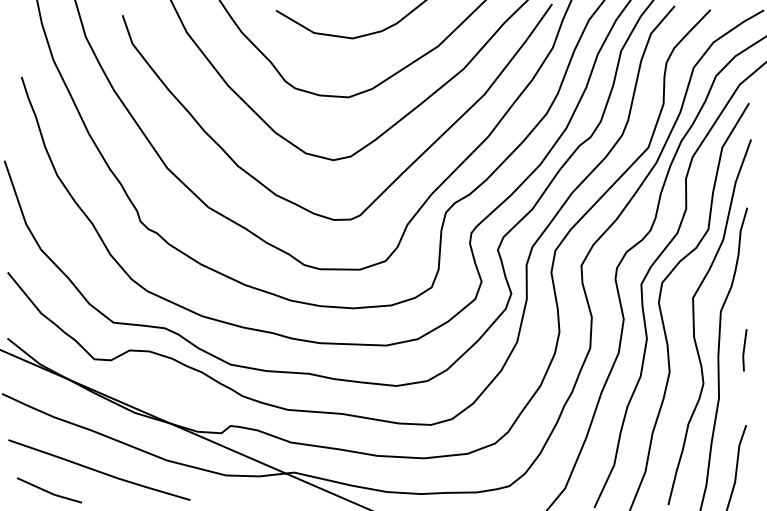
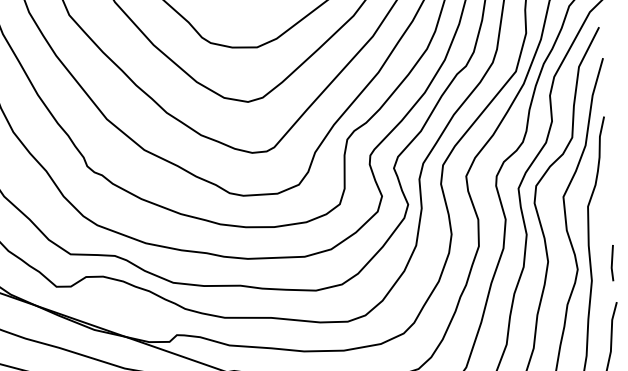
line: (744, 350) -> (612, 263), moved

